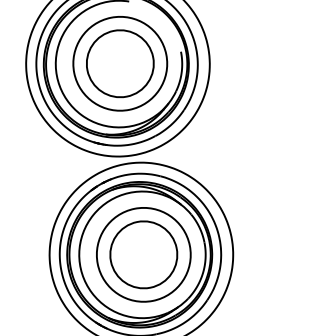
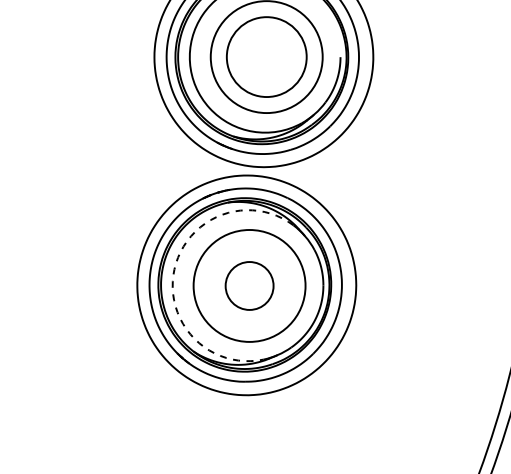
arc: (79, 253) -> (174, 269), solid -> dashed
circle: (143, 254) -> (249, 285), size x0.6

